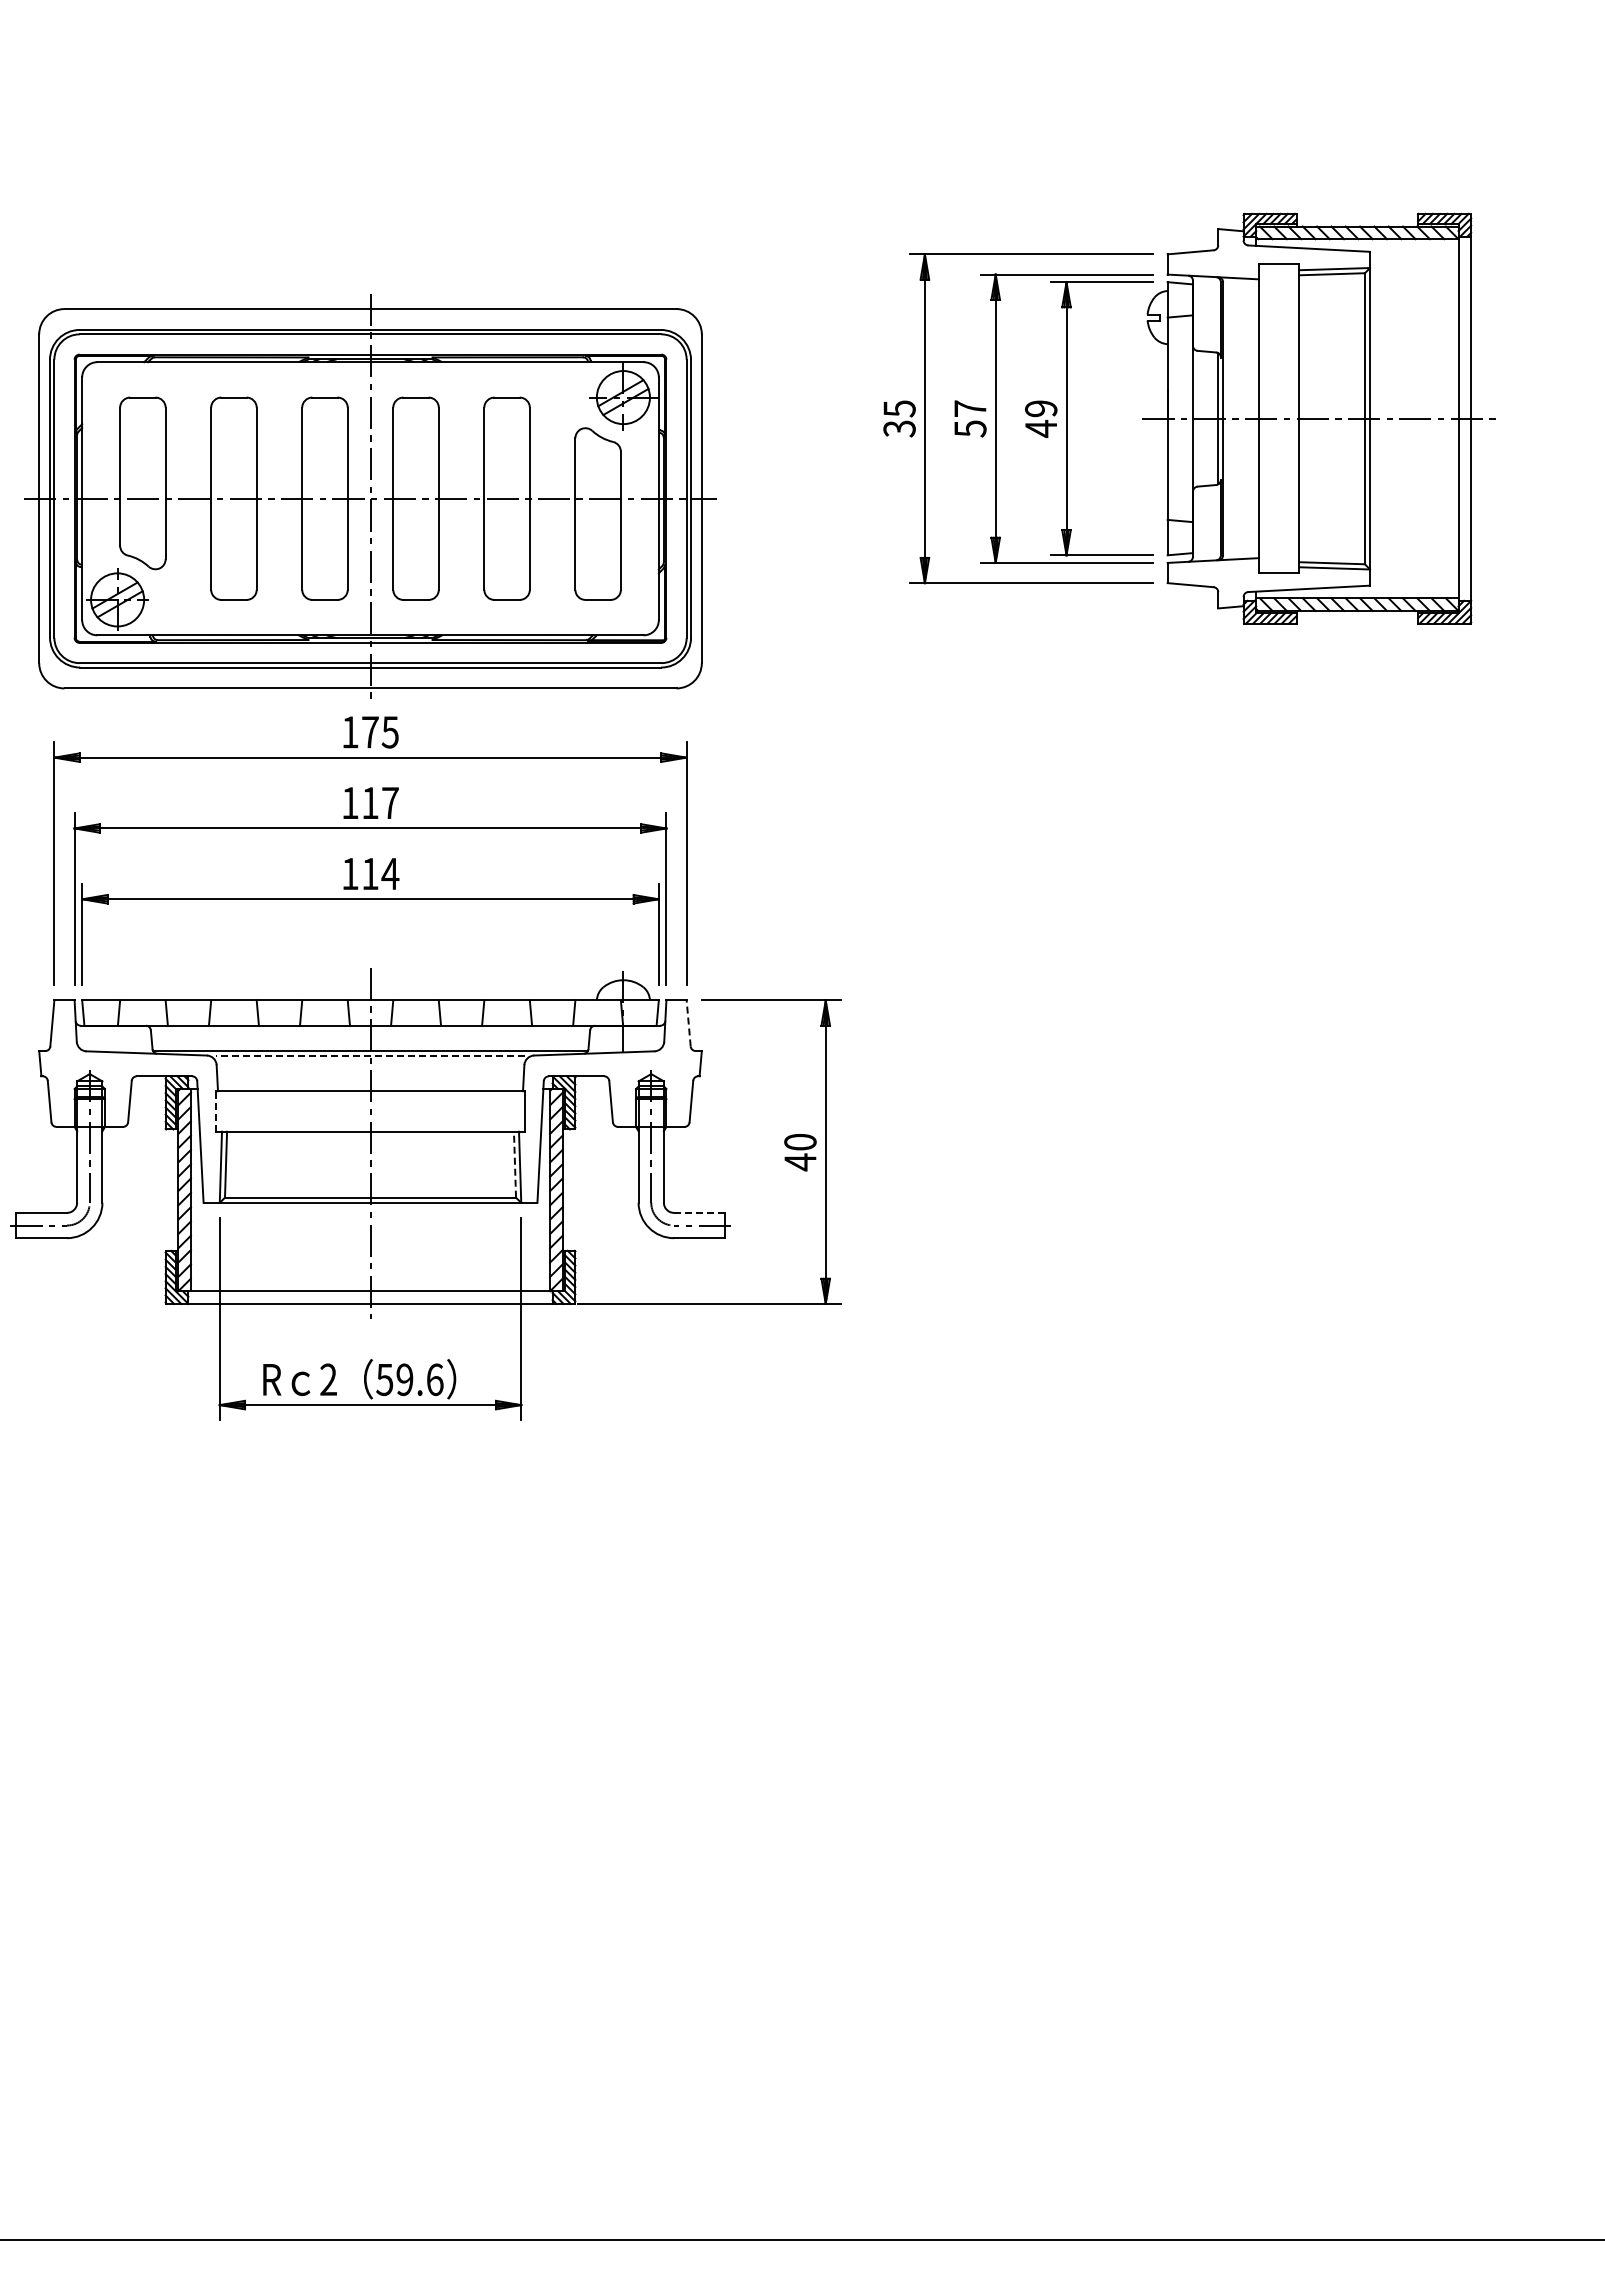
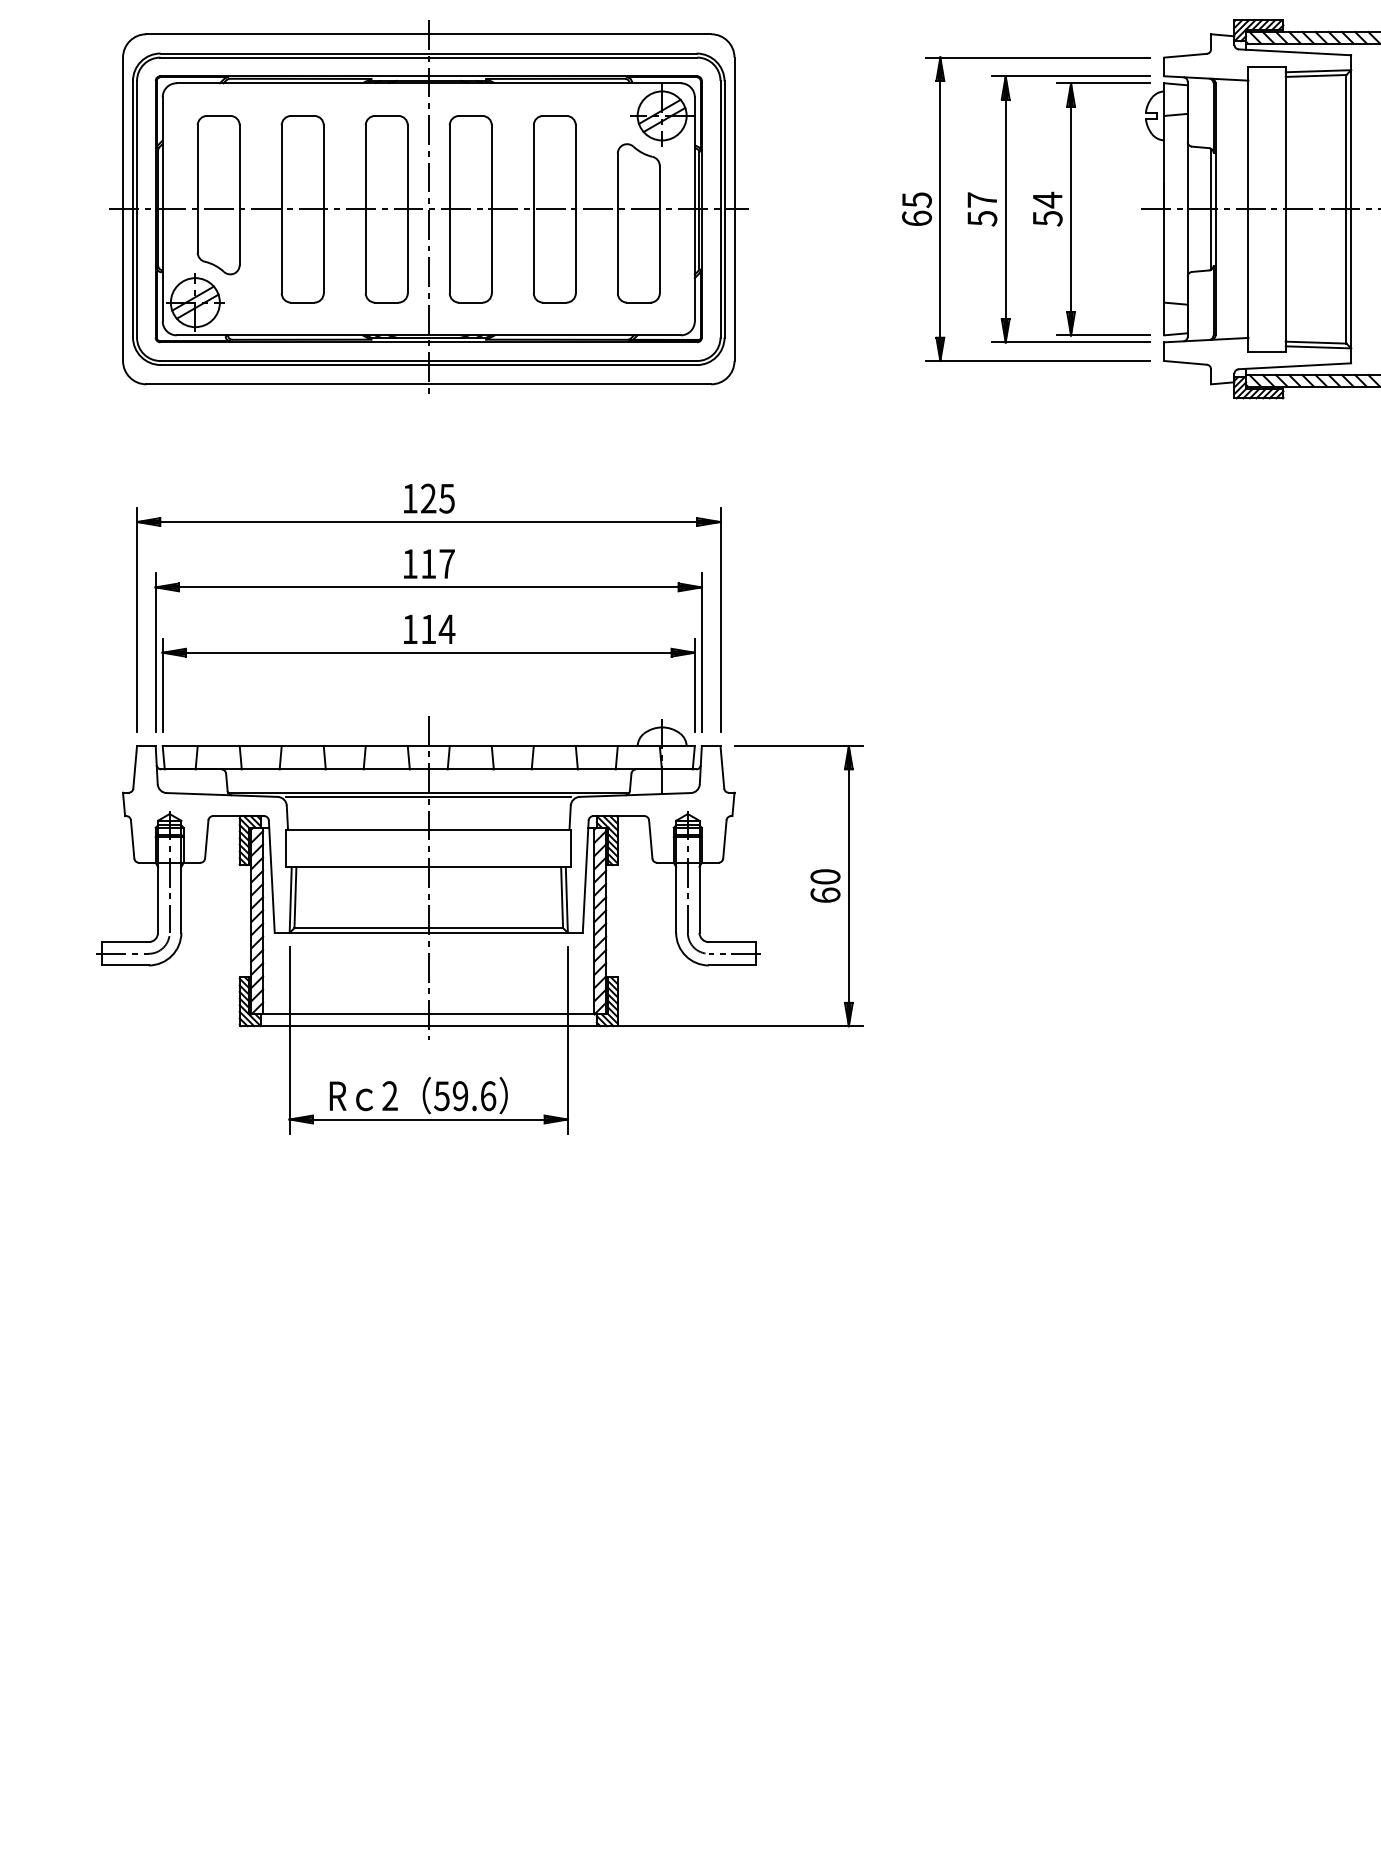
text: (1041, 418) -> (1047, 209), 49 -> 54
text: (899, 428) -> (916, 218), 35 -> 65
part: (370, 496) -> (428, 207), moved
text: (370, 732) -> (428, 498), 175 -> 125
line: (688, 1022) -> (722, 766), dashed -> solid
line: (370, 1055) -> (428, 796), dashed -> solid
line: (216, 1110) -> (286, 847), dashed -> solid
text: (800, 1162) -> (825, 895), 40 -> 60
line: (514, 1164) -> (561, 897), dashed -> solid
line: (699, 1212) -> (732, 941), dashed -> solid

